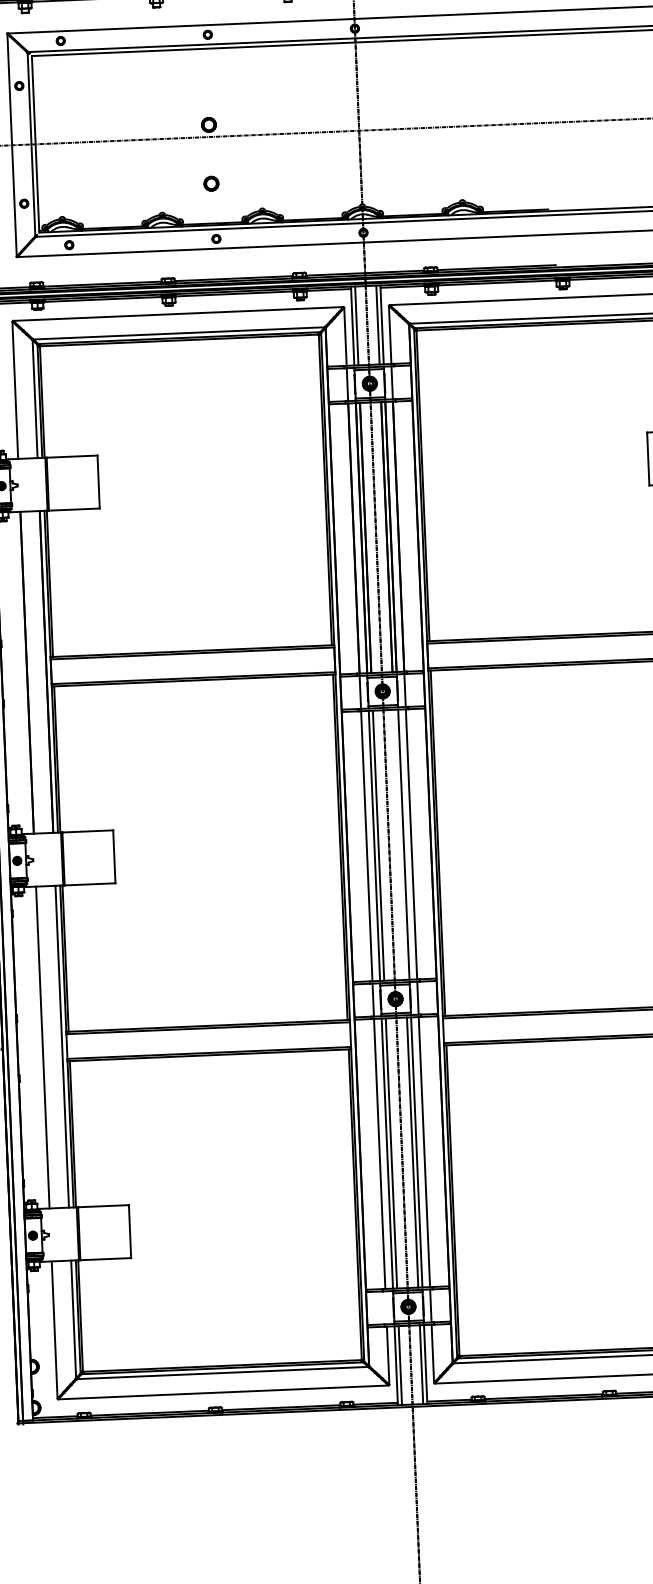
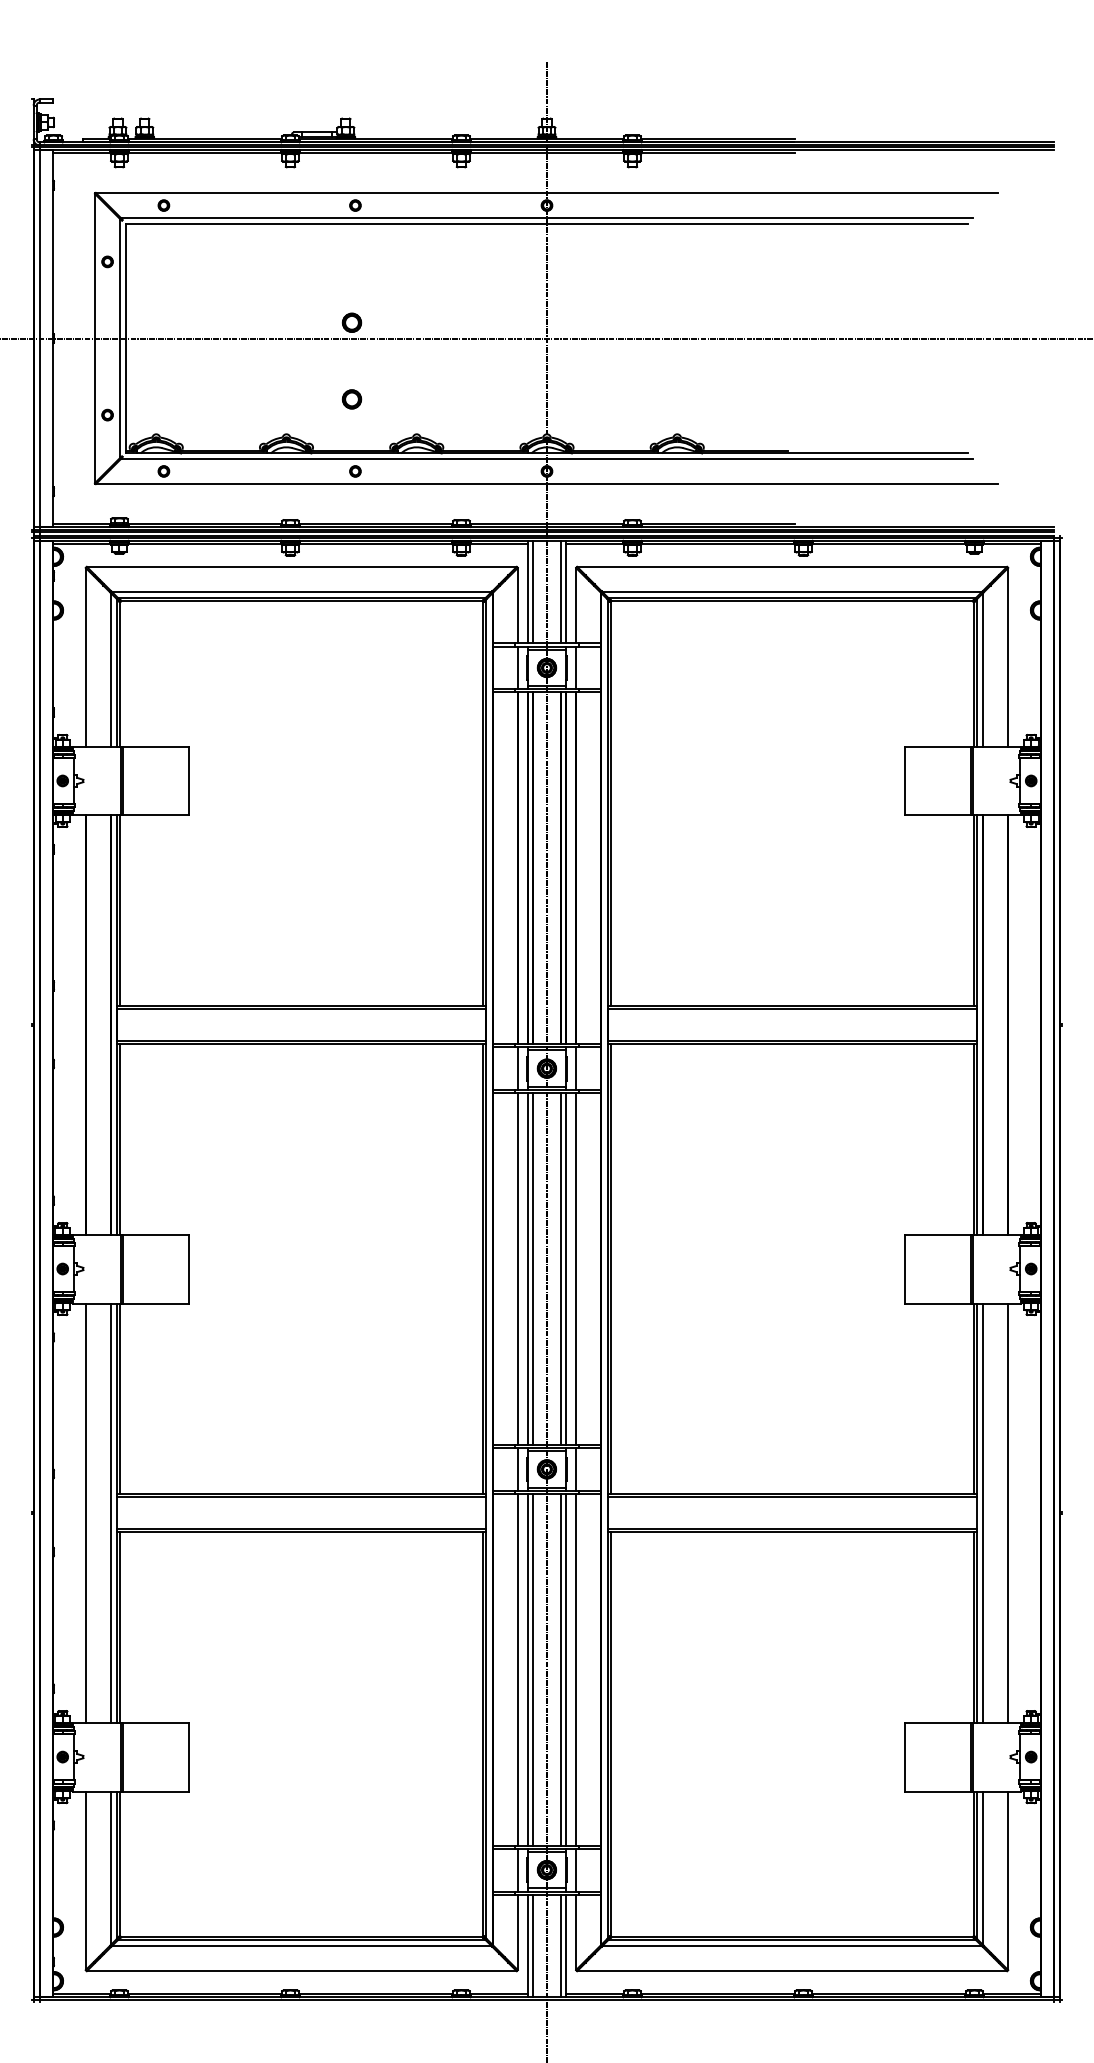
line: (399, 844) -> (560, 1268), added
line: (385, 1307) -> (517, 1869), added

